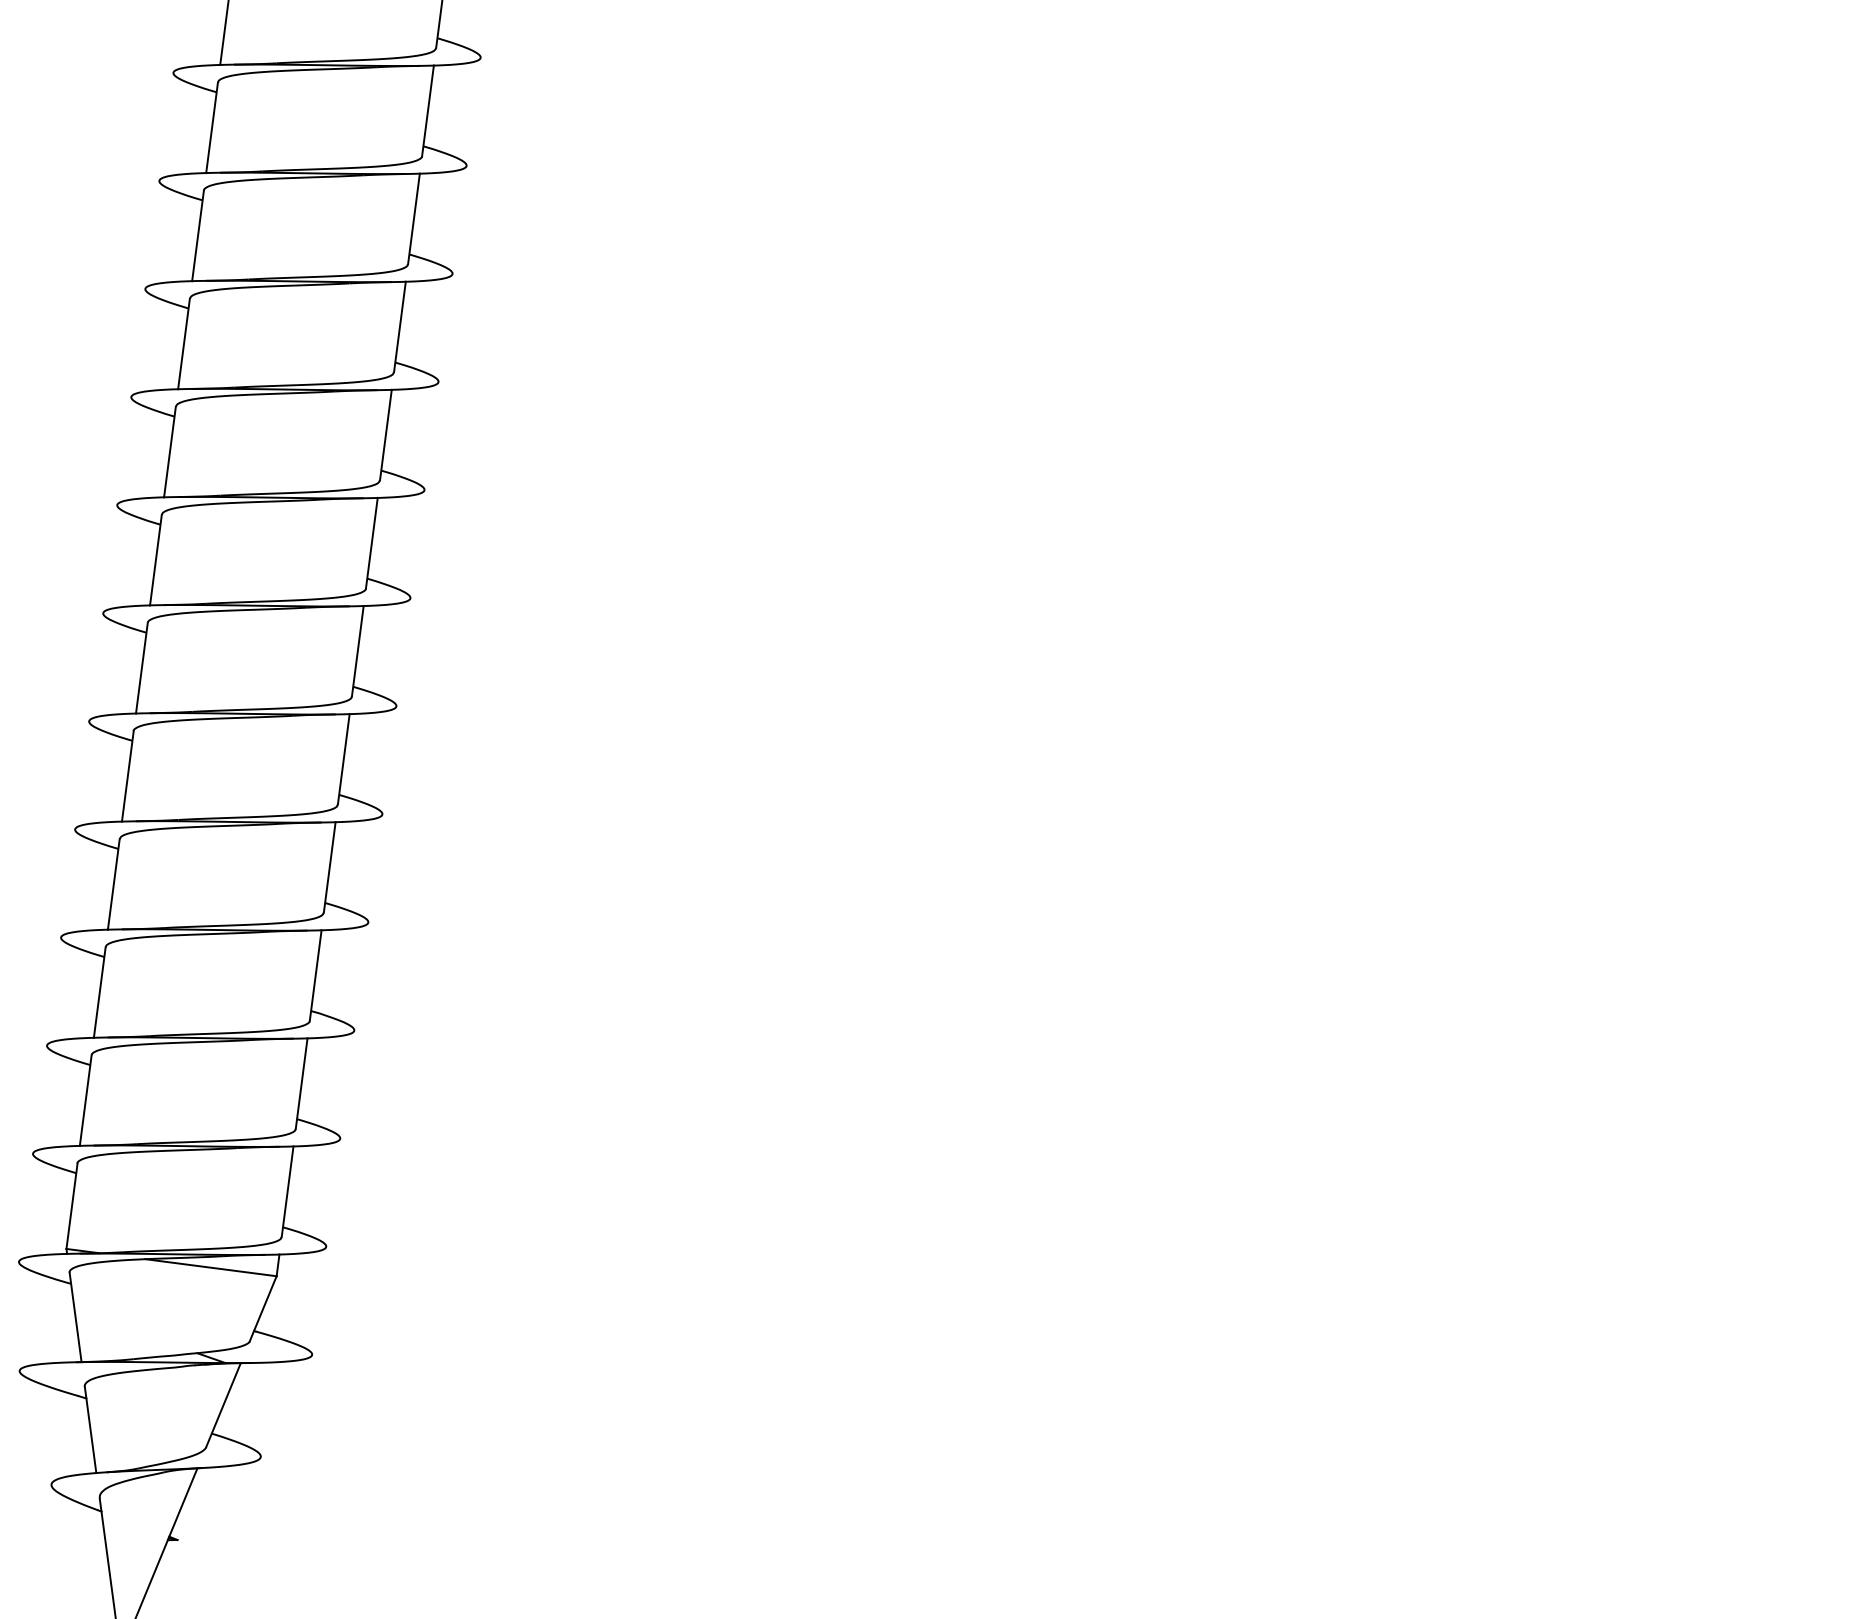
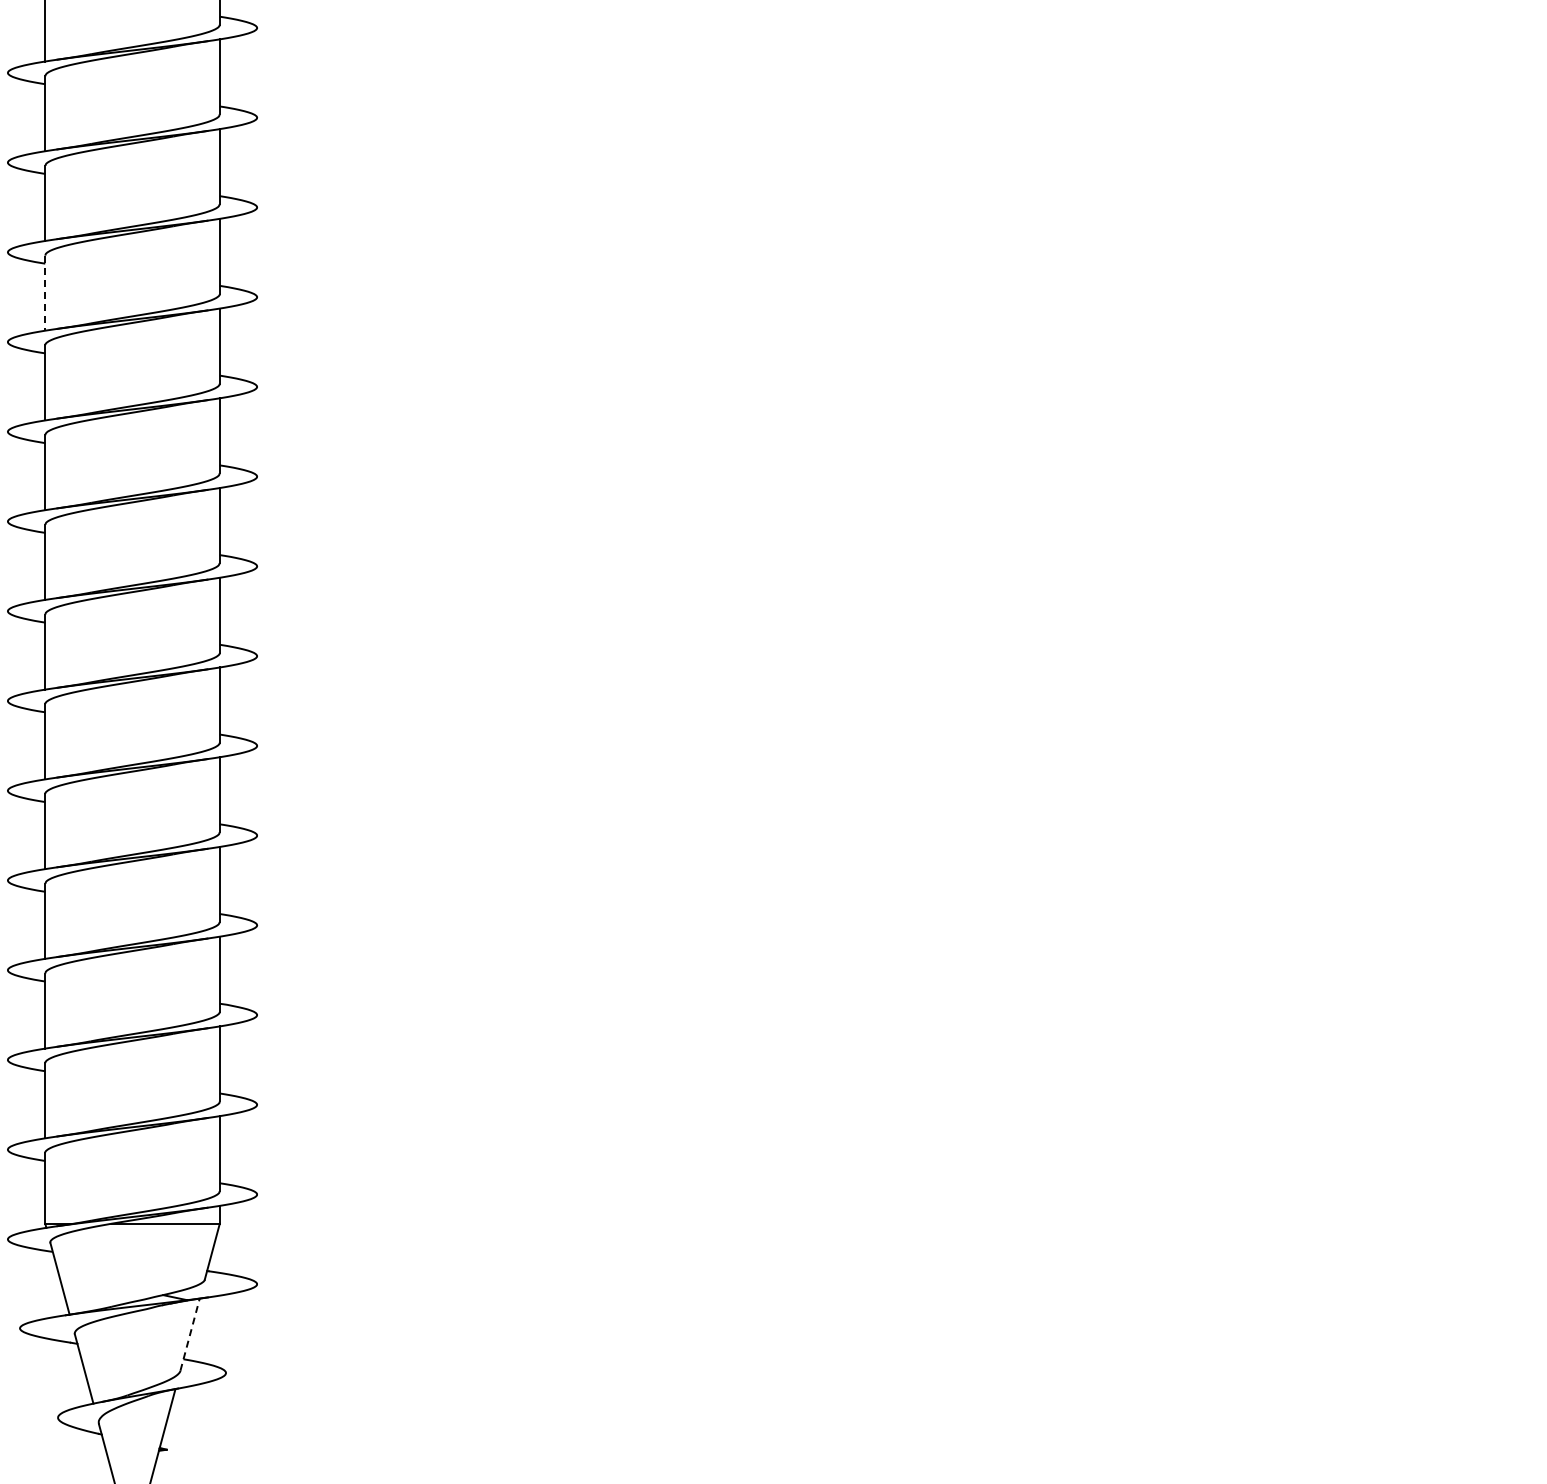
line: (212, 128) -> (45, 293), solid -> dashed
line: (224, 1404) -> (190, 1334), solid -> dashed

